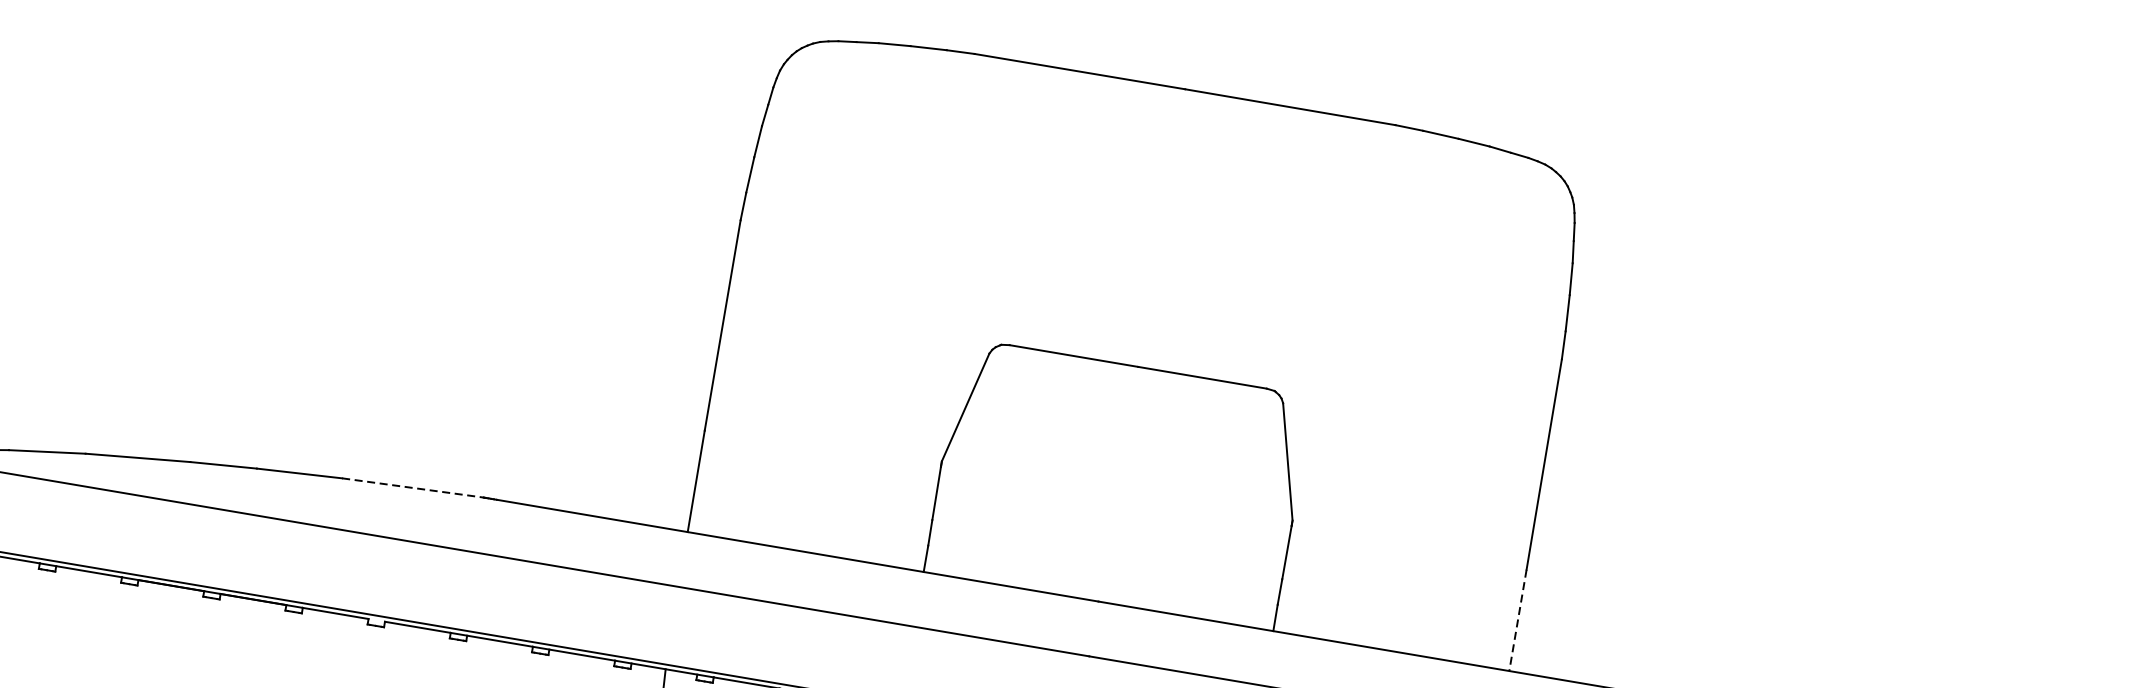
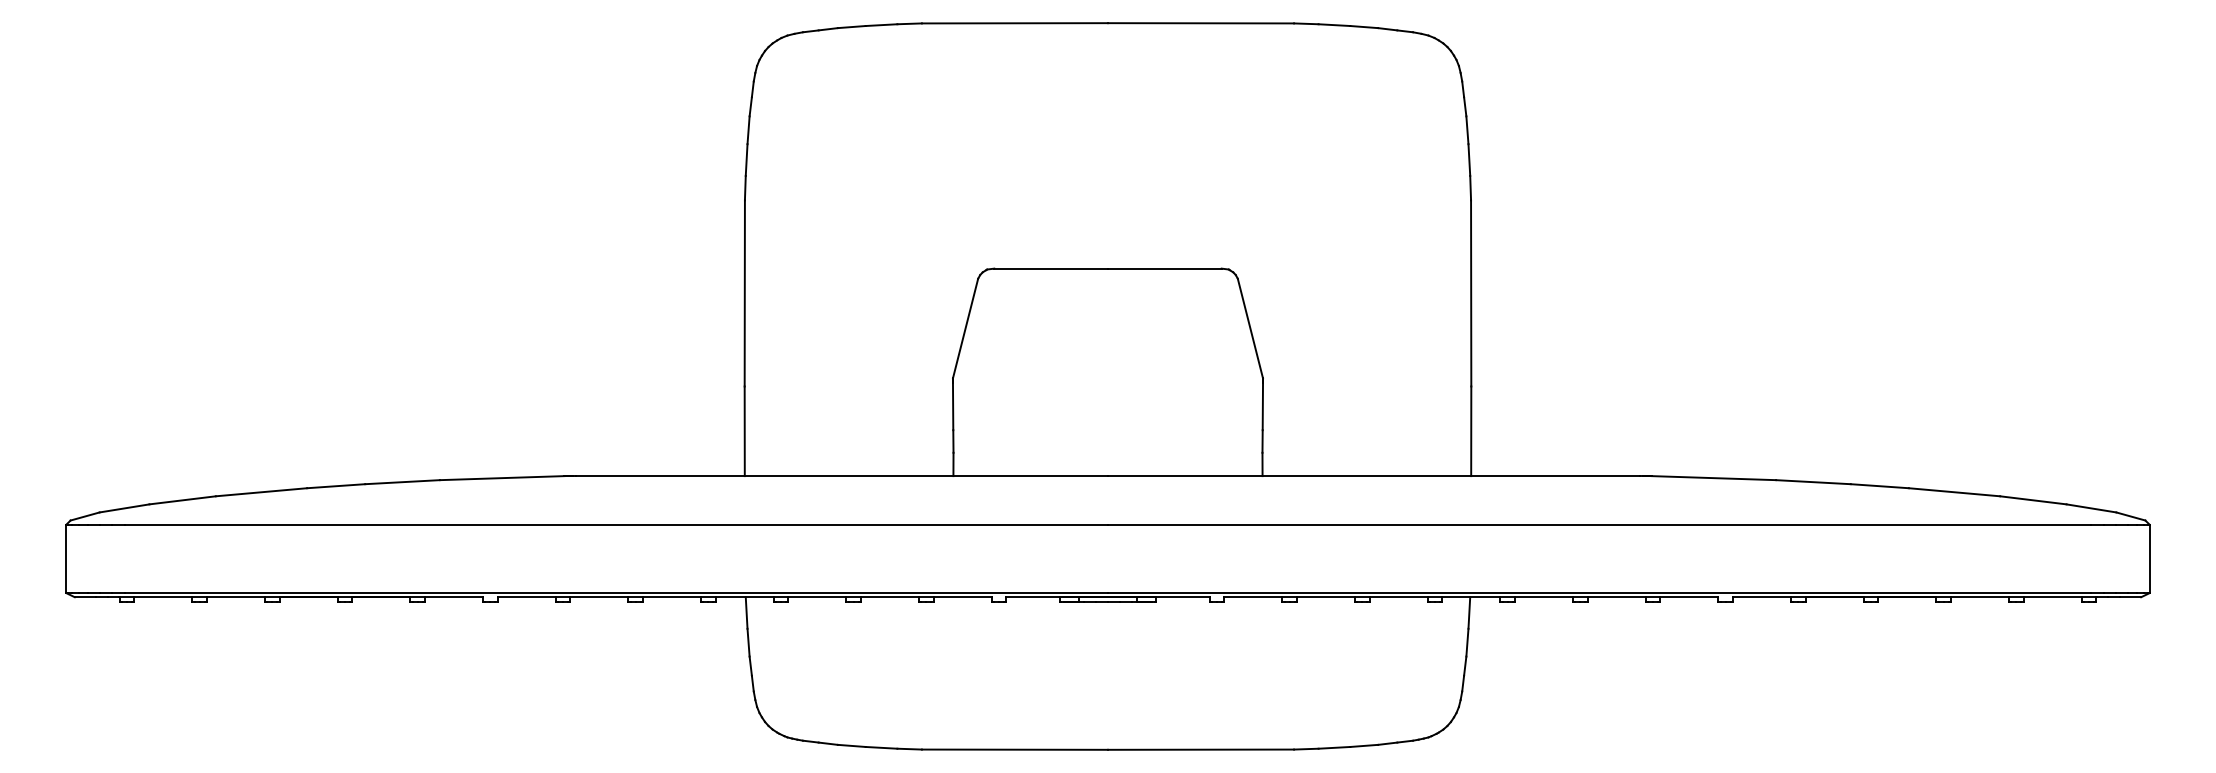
line: (413, 488) -> (502, 478), dashed -> solid
line: (1518, 620) -> (1471, 431), dashed -> solid

